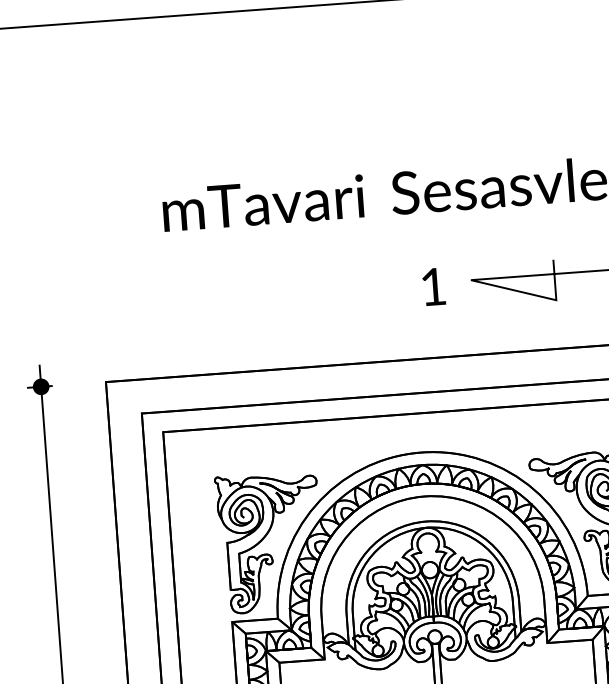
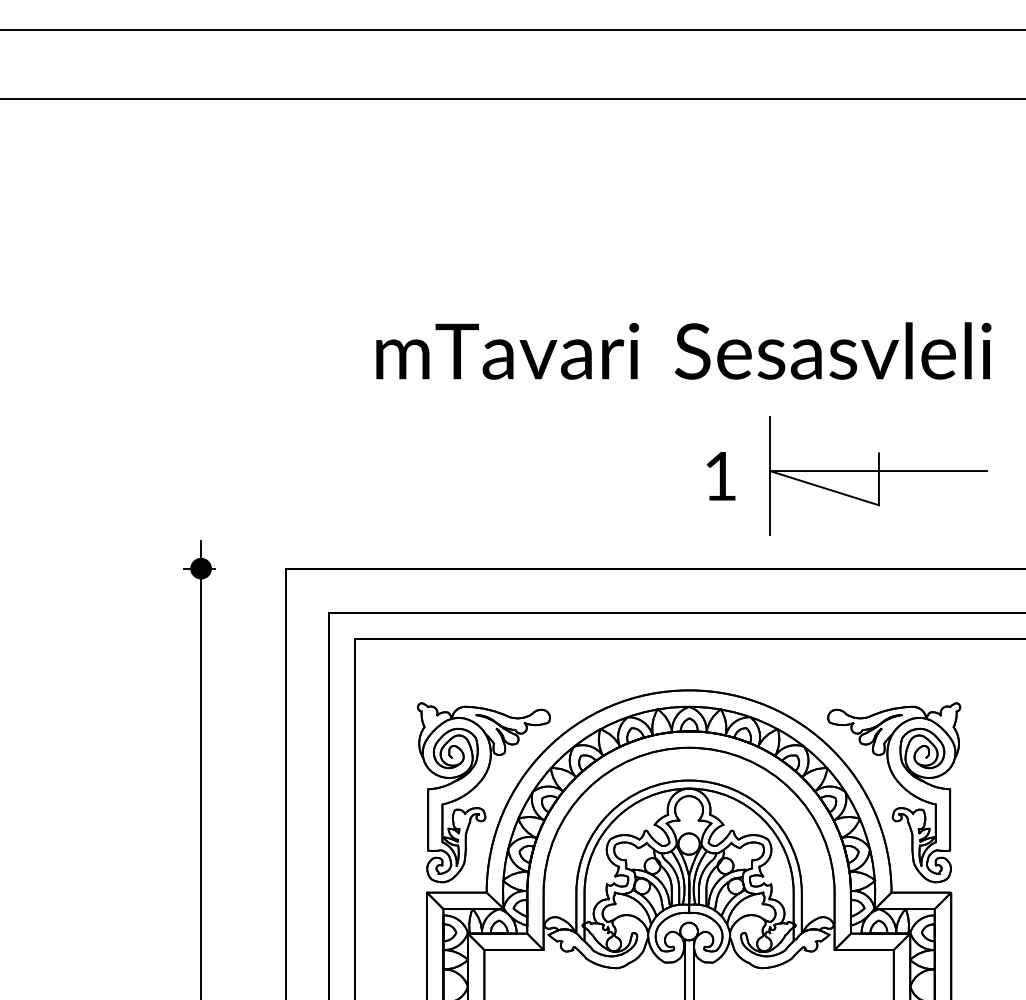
line: (470, 283) -> (769, 475), added

